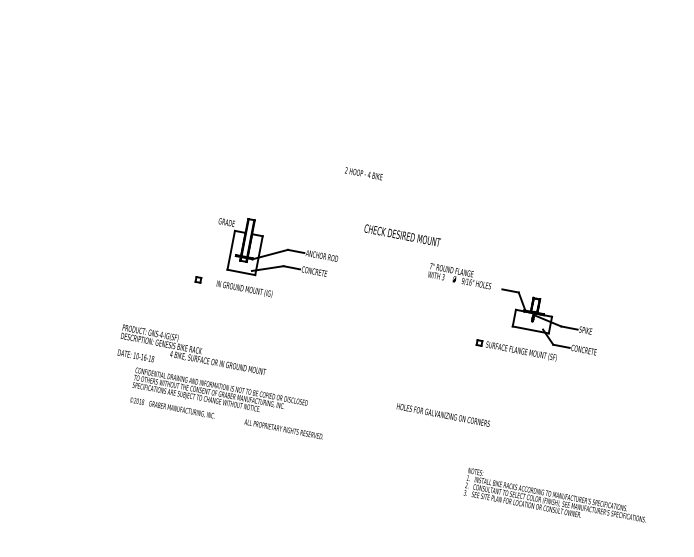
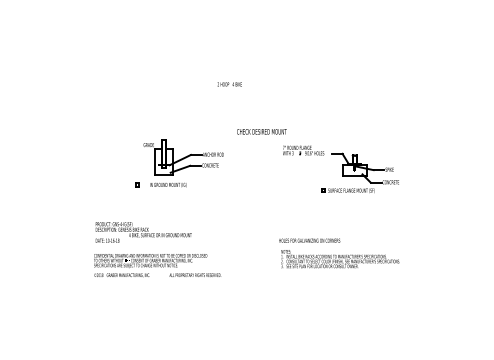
text: (363, 173) -> (229, 84), moved
text: (229, 403) -> (157, 265), moved
text: (556, 499) -> (340, 259), moved

